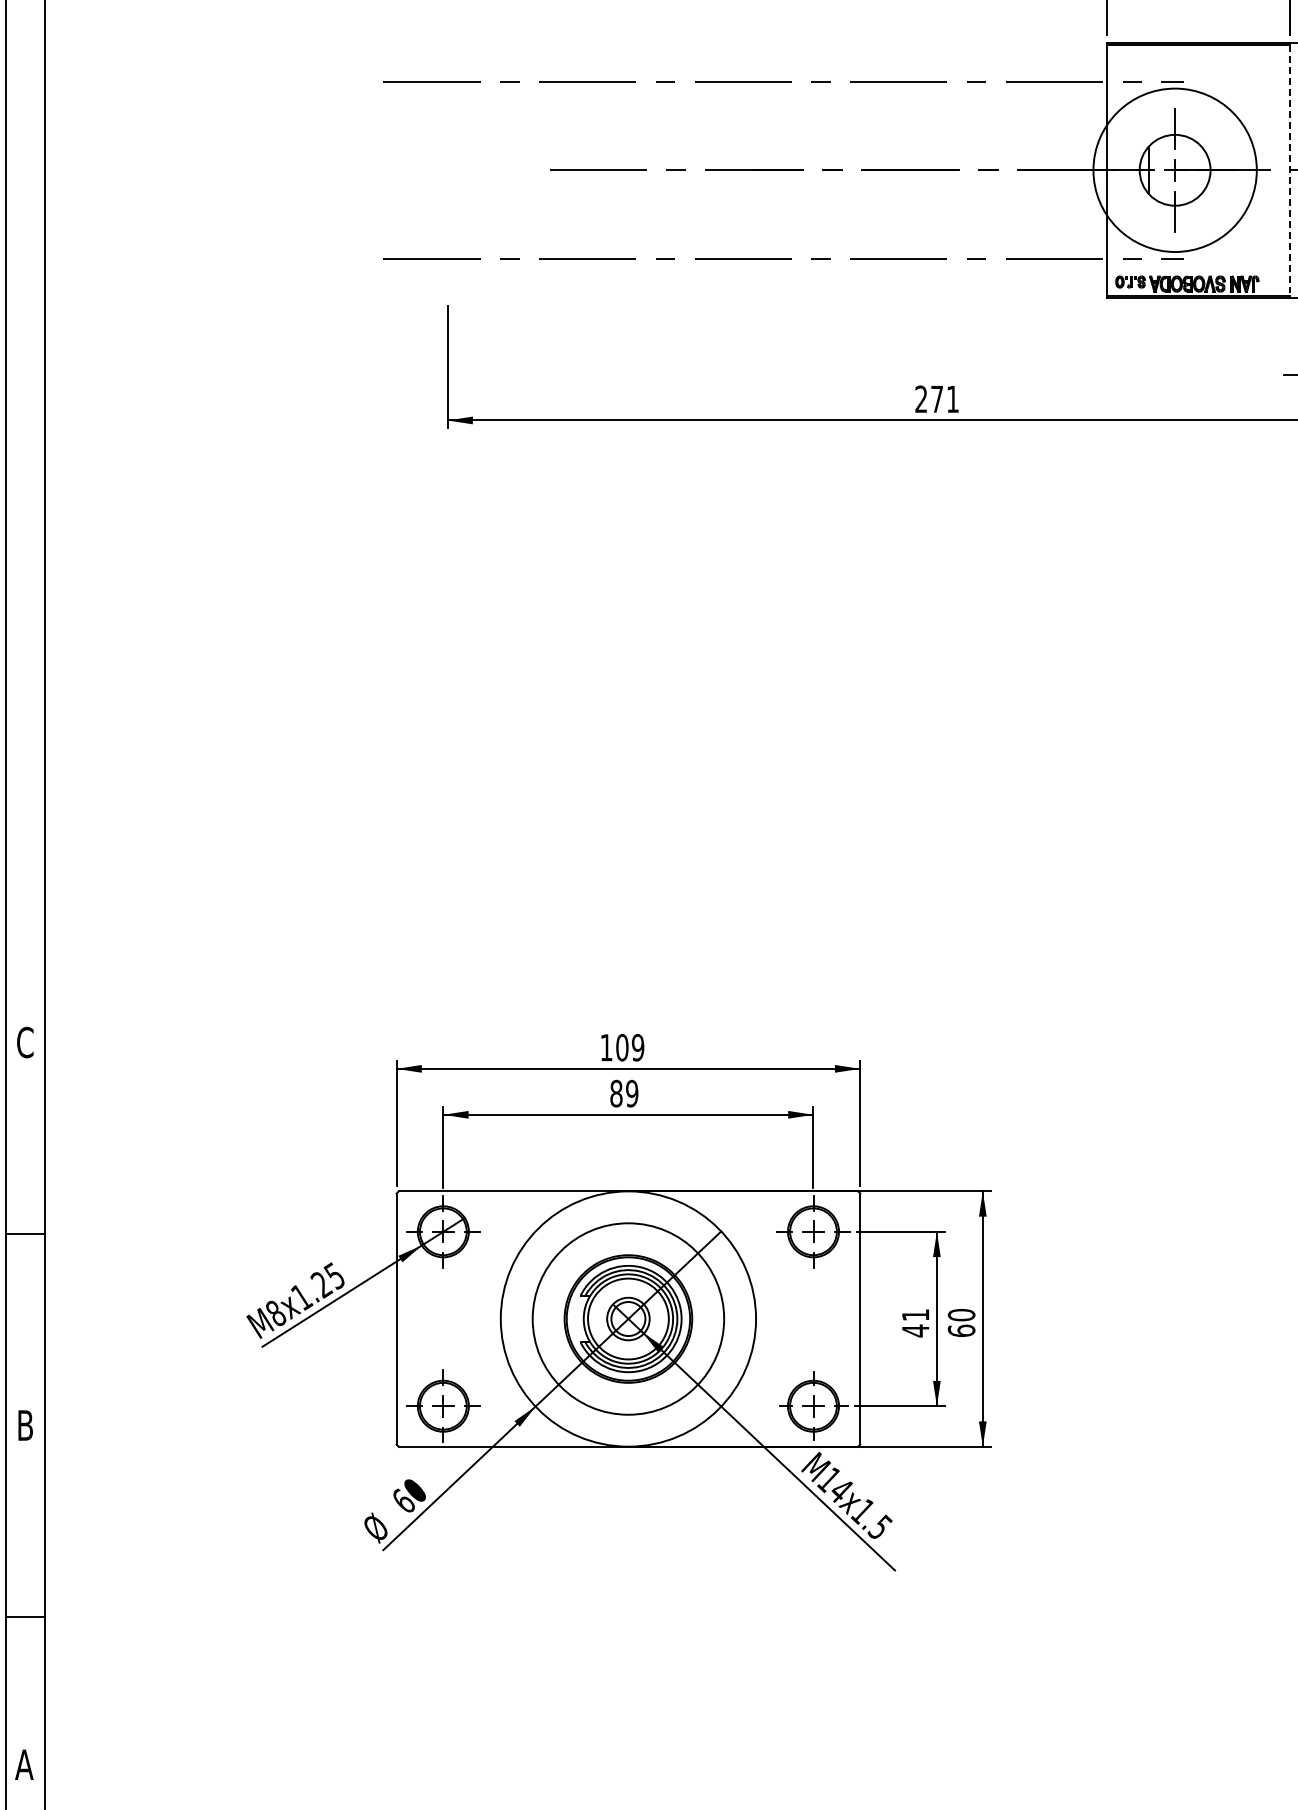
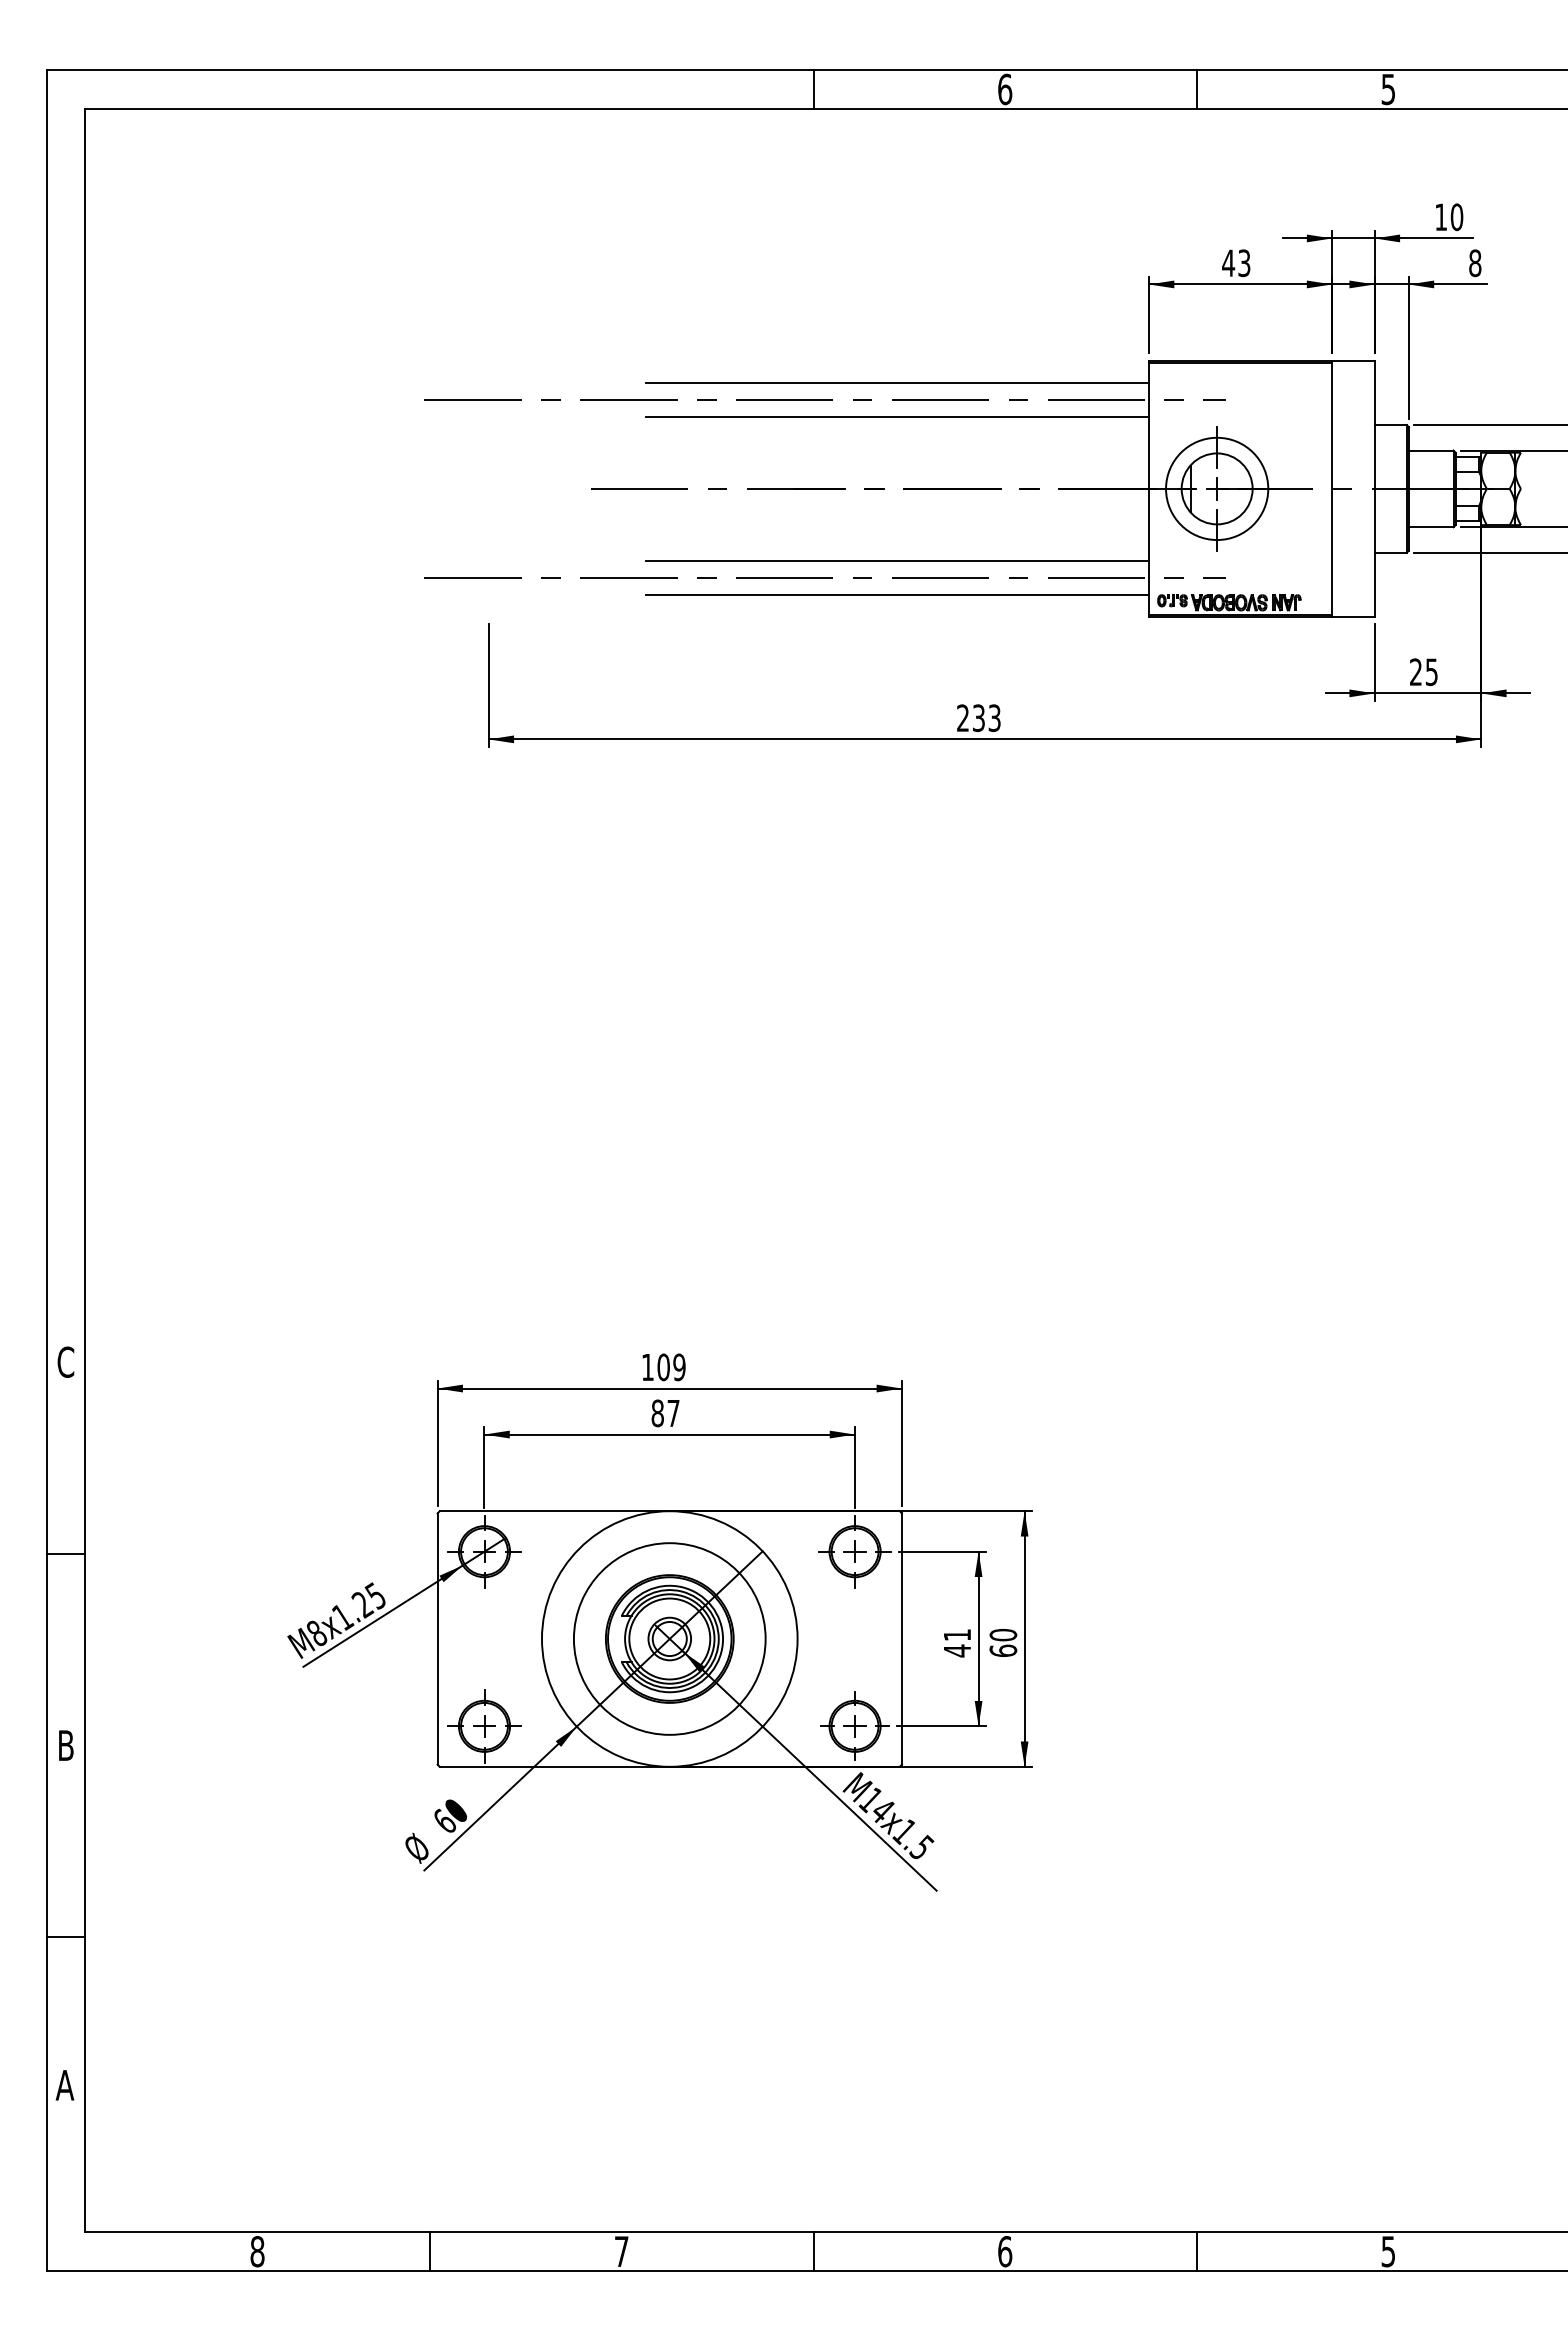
line: (855, 65) -> (897, 383), added
line: (855, 98) -> (897, 417), added
circle: (1175, 169) -> (1217, 488), size x0.62
line: (1290, 169) -> (1332, 488), dashed -> solid
line: (855, 241) -> (897, 560), added
line: (855, 275) -> (897, 594), added
text: (944, 399) -> (986, 718), 271 -> 233
text: (632, 1093) -> (673, 1413), 89 -> 87

